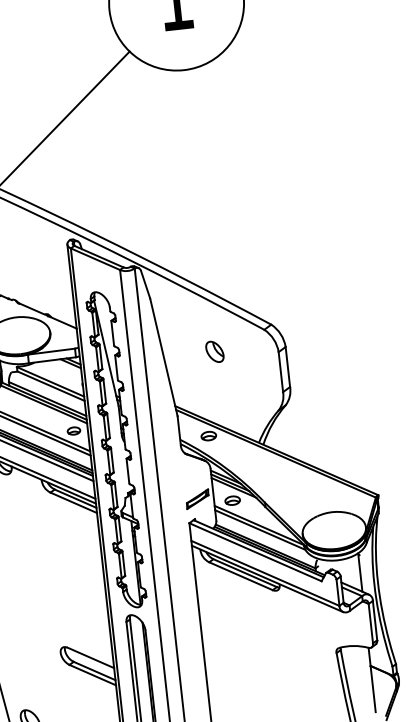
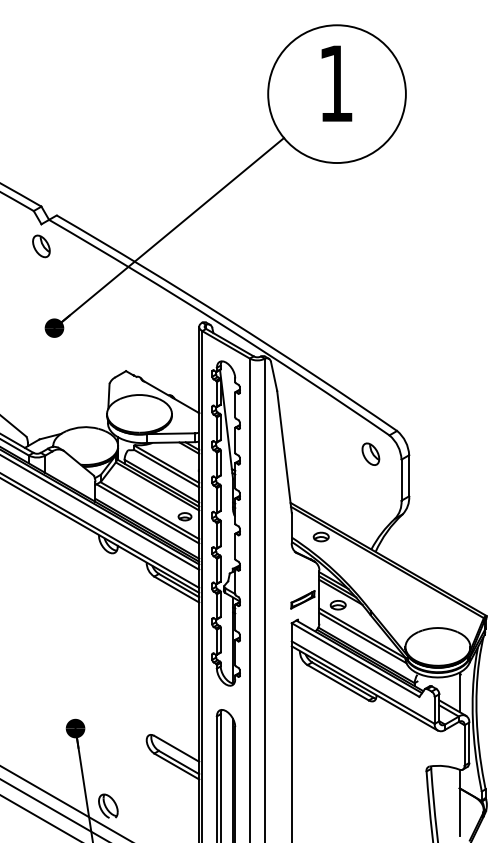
part: (214, 351) -> (370, 453), moved
part: (115, 449) -> (225, 523), moved

